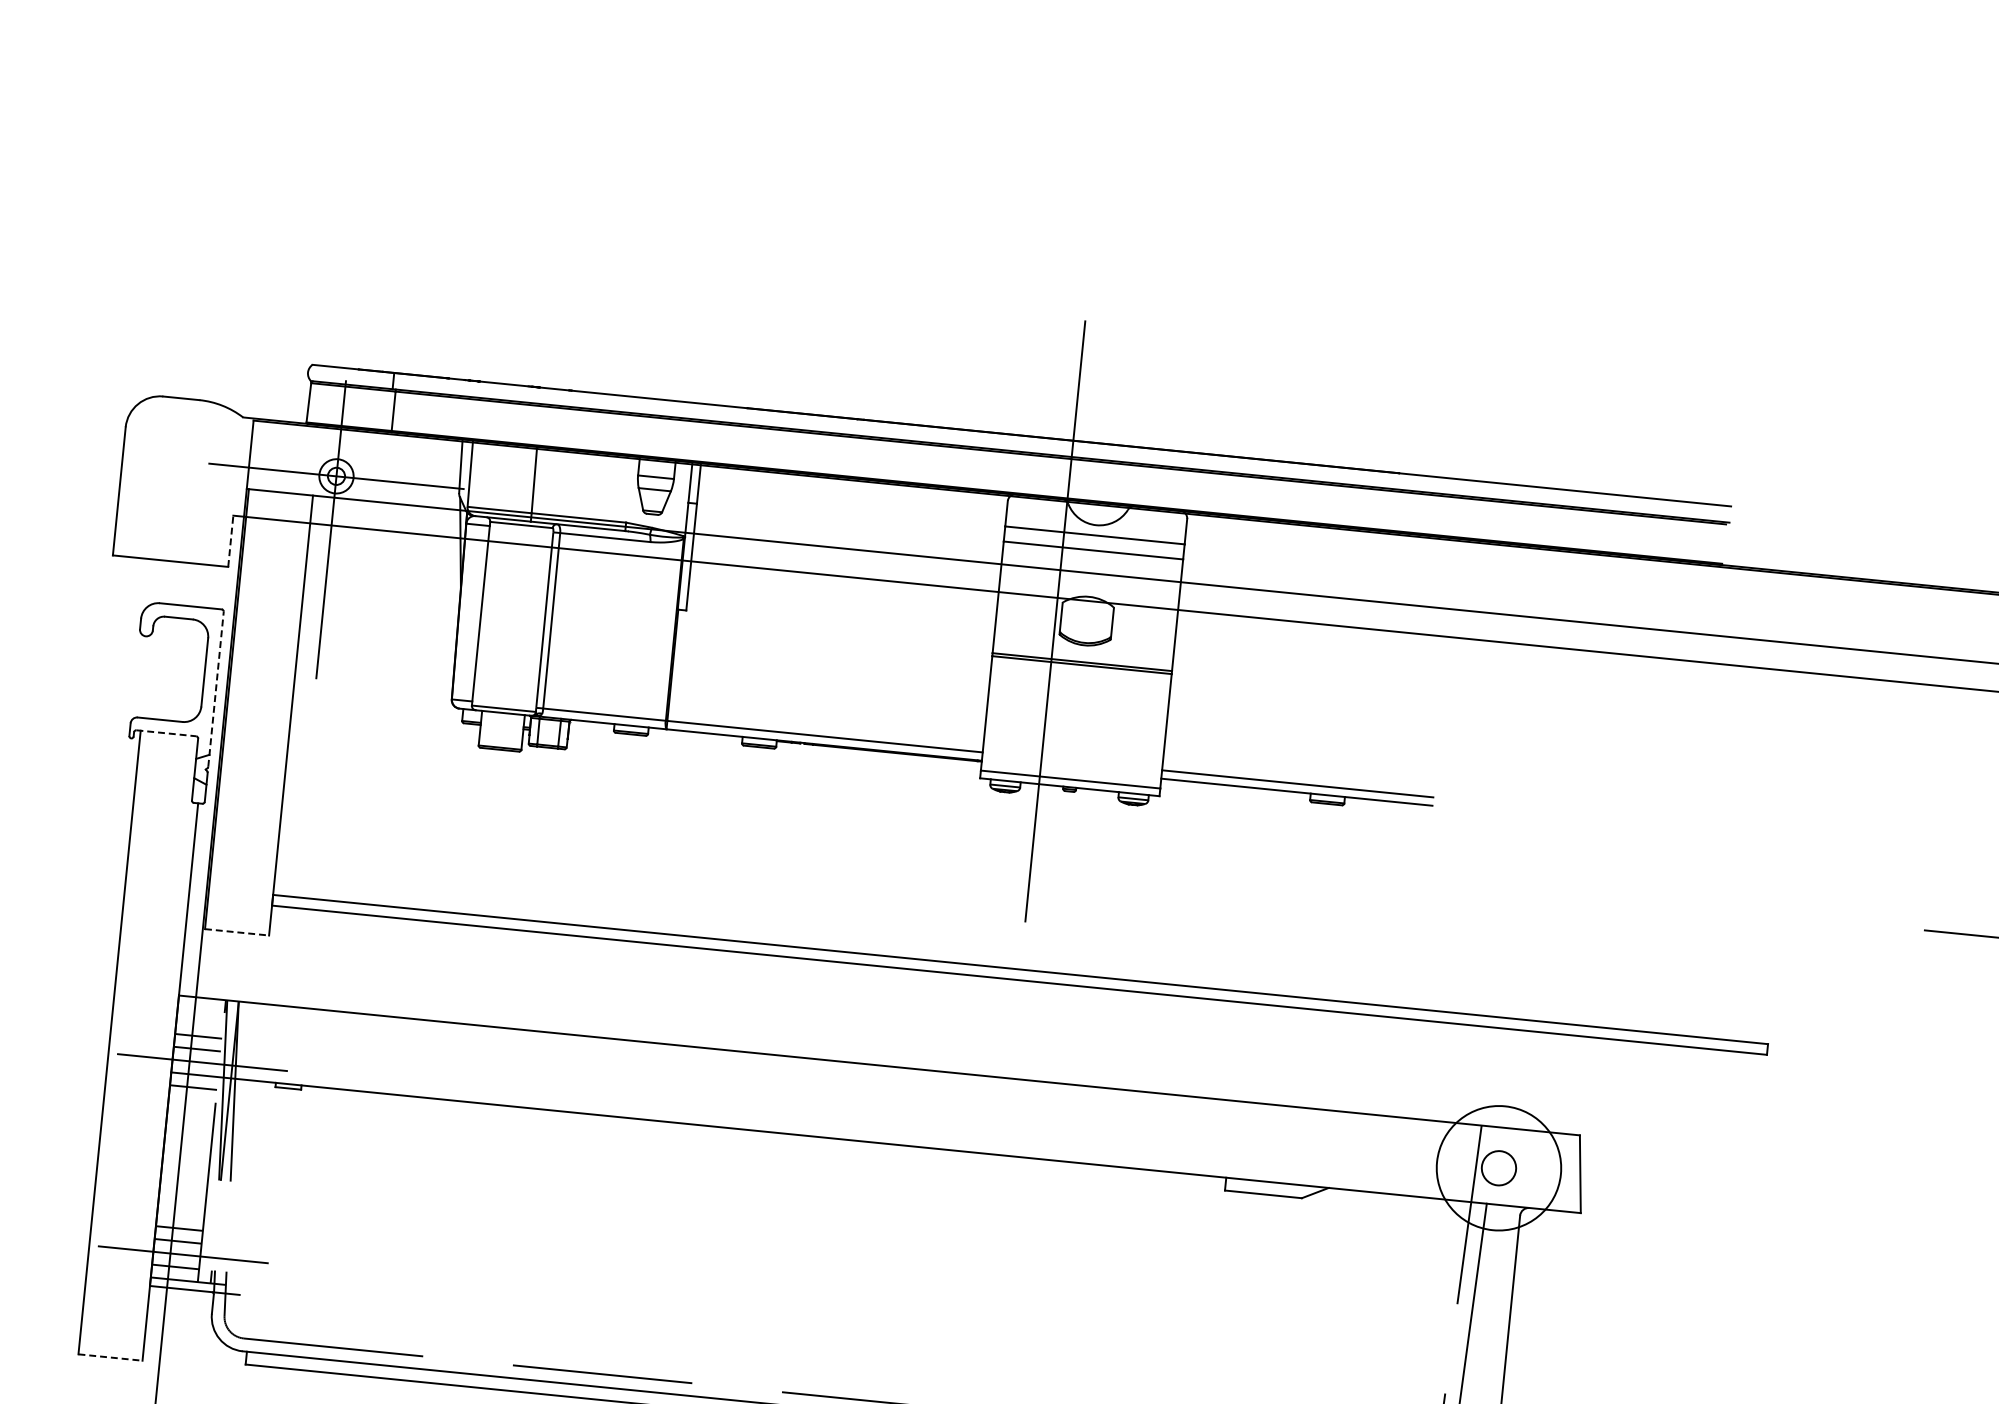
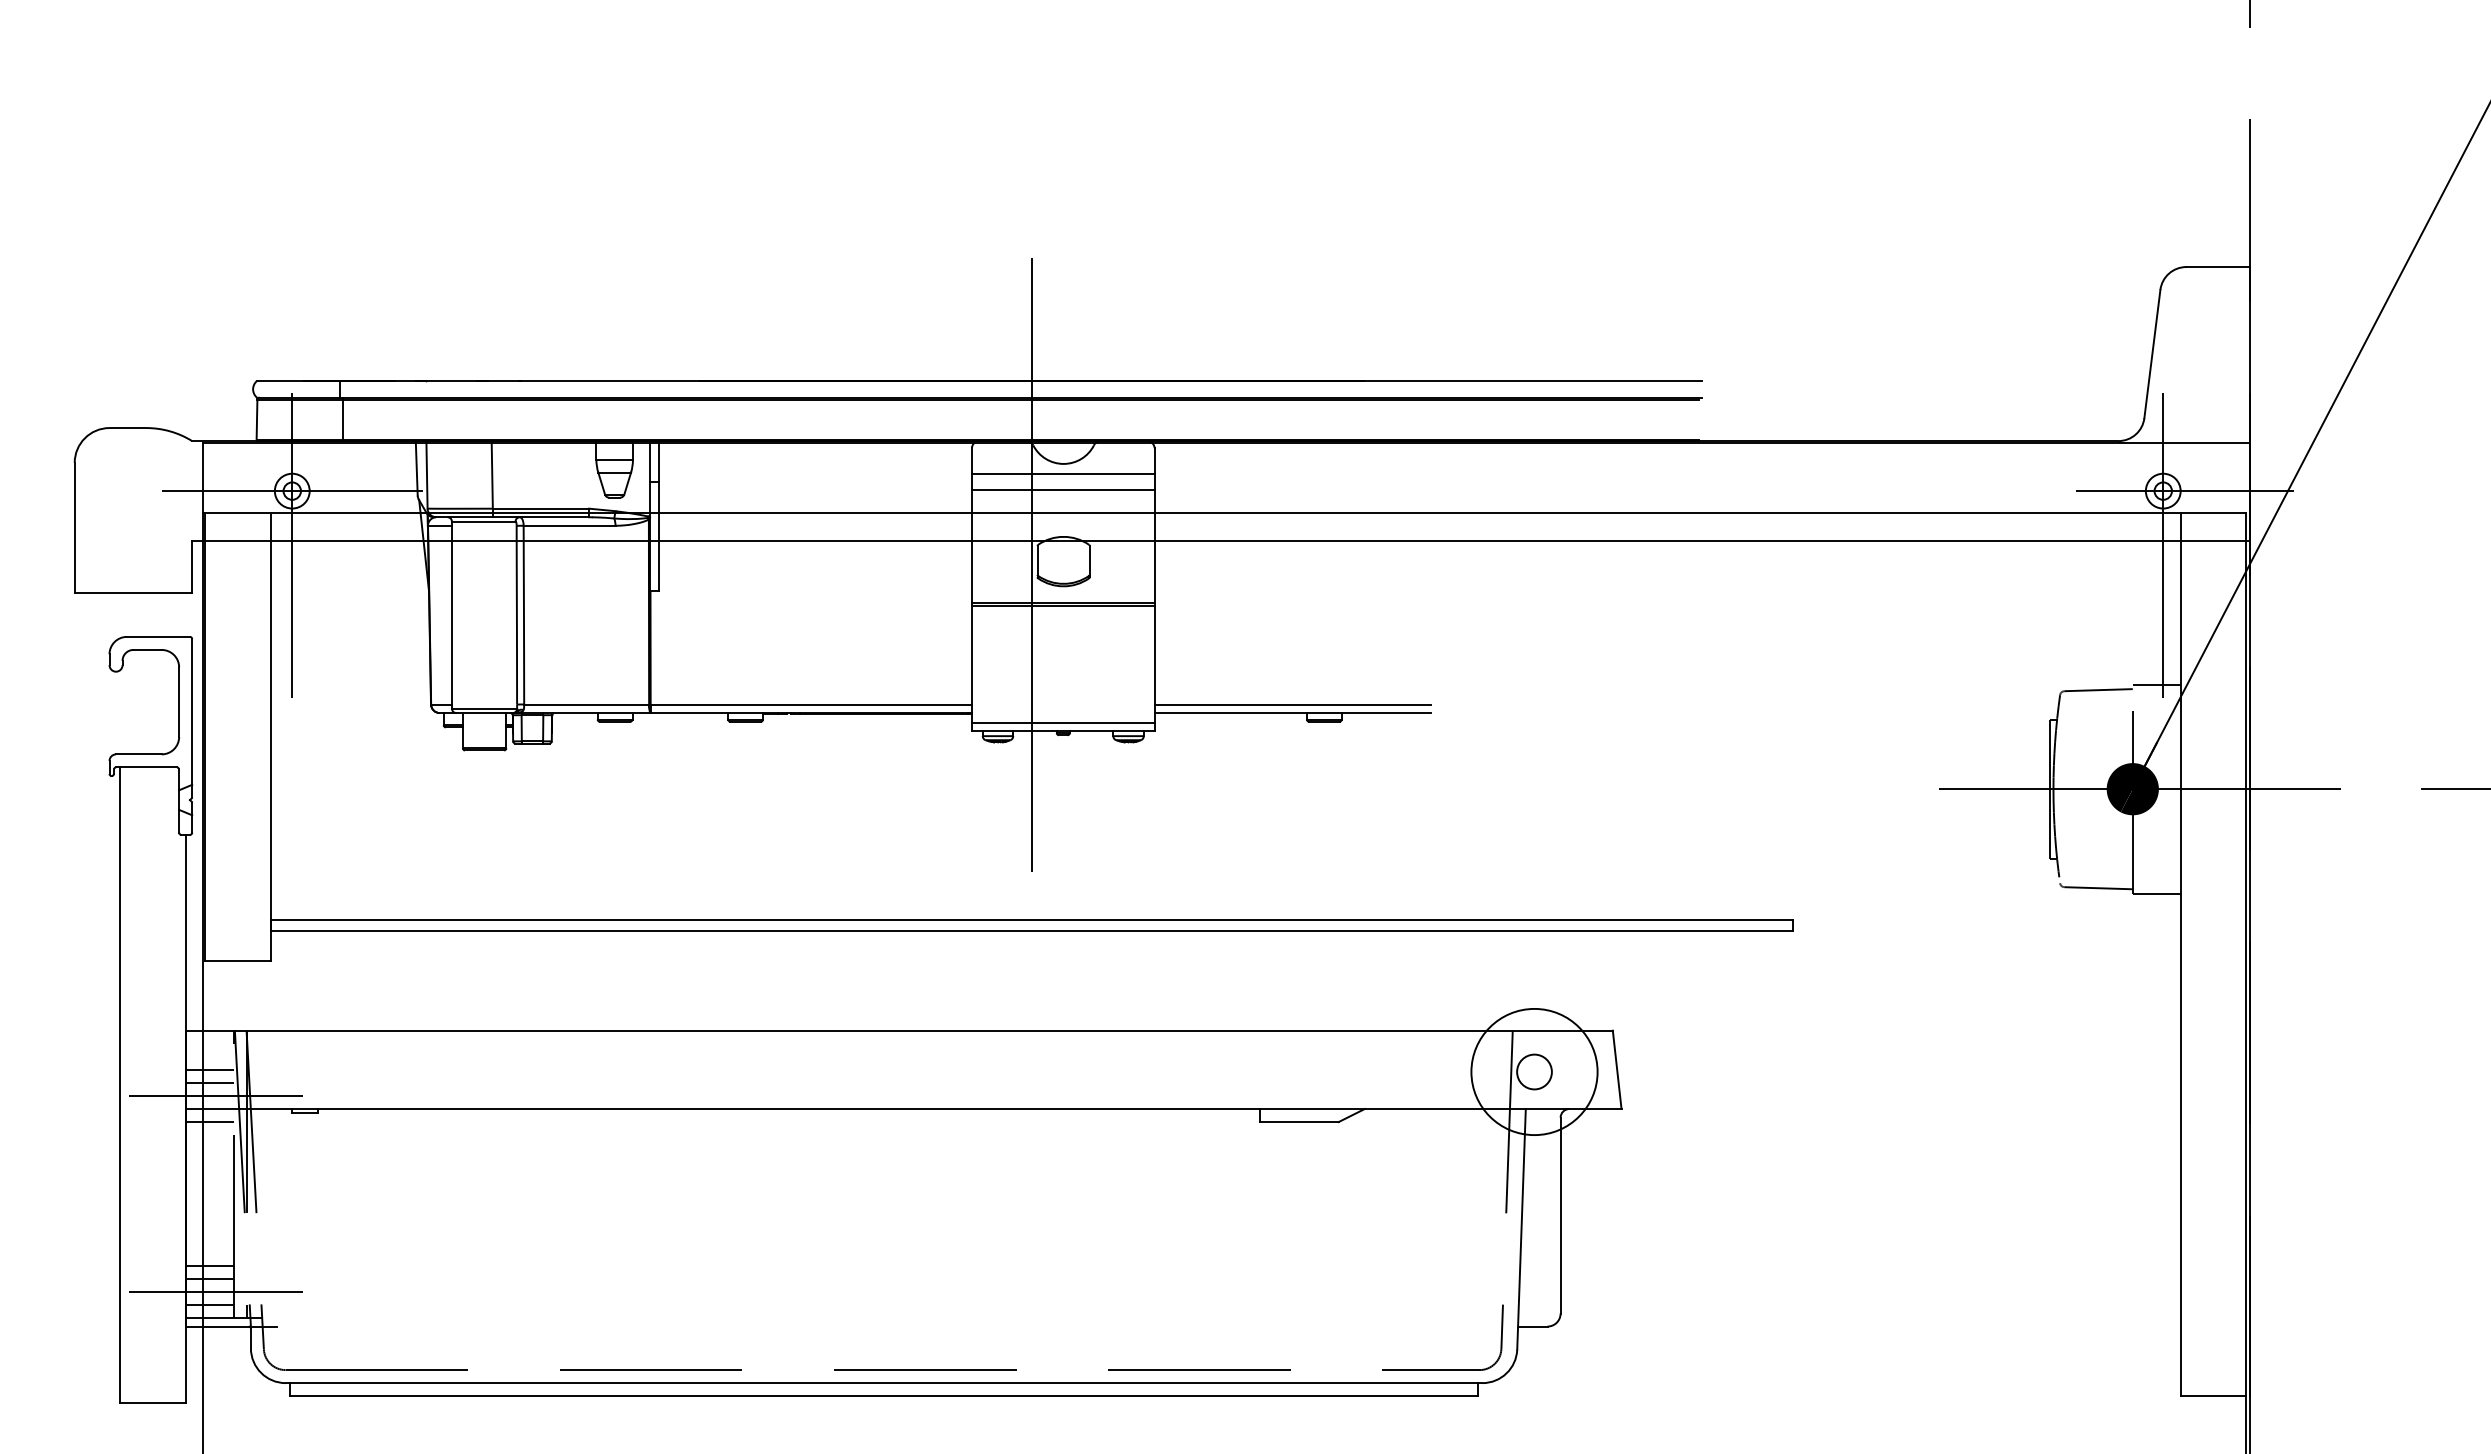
line: (231, 540) -> (192, 566), dashed -> solid
line: (216, 689) -> (192, 718), dashed -> solid
line: (167, 733) -> (147, 767), dashed -> solid
line: (236, 932) -> (237, 961), dashed -> solid
line: (110, 1357) -> (153, 1402), dashed -> solid

